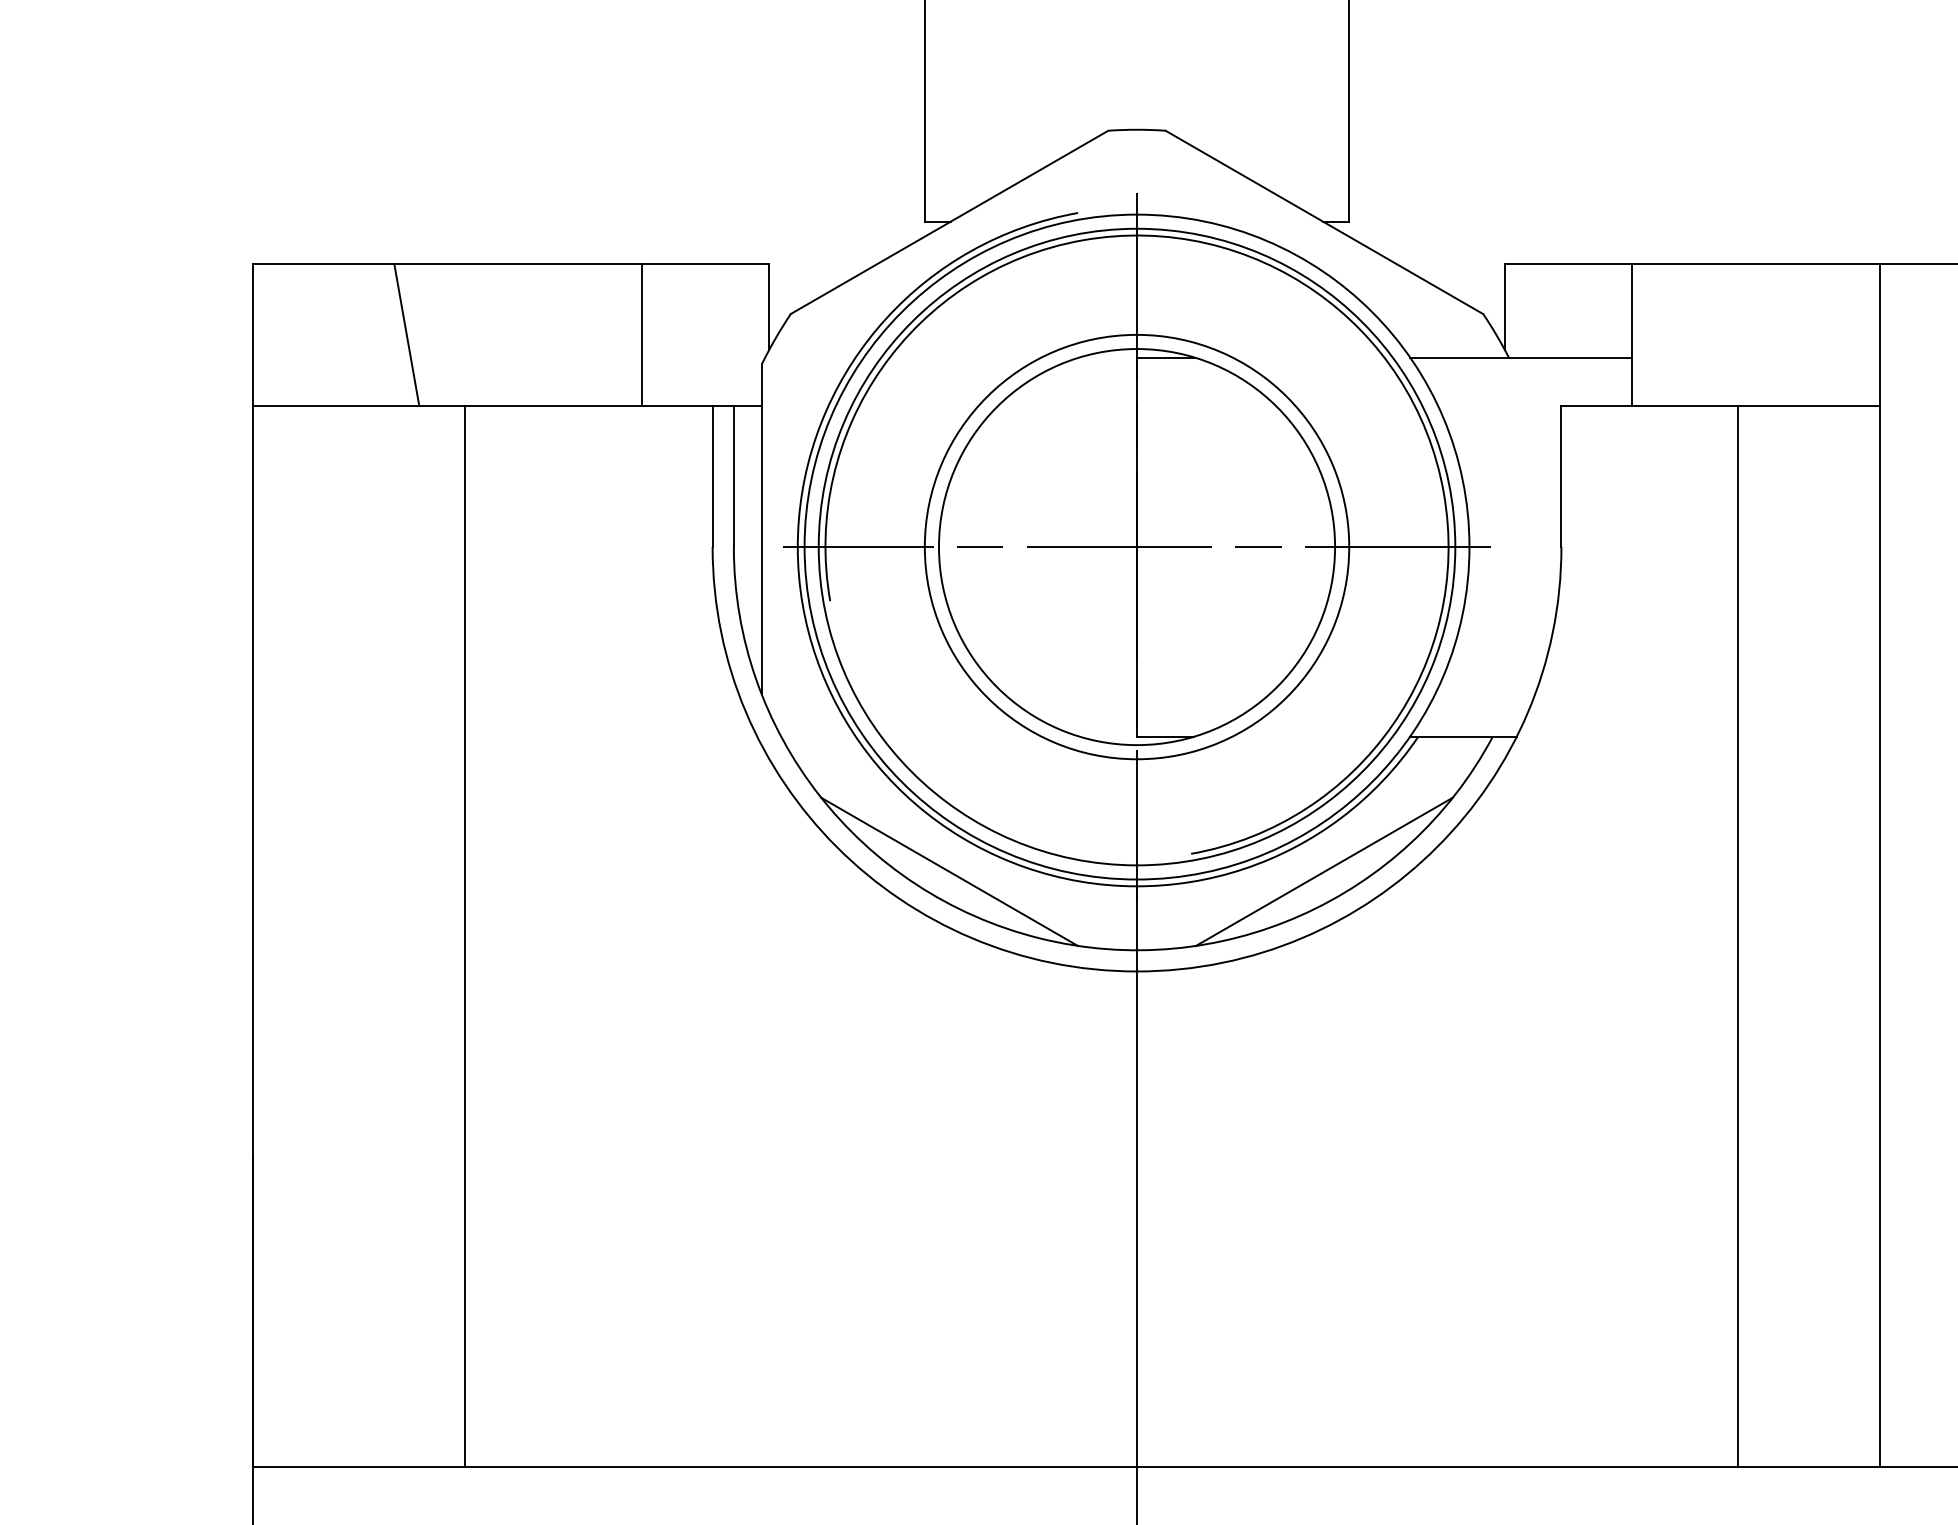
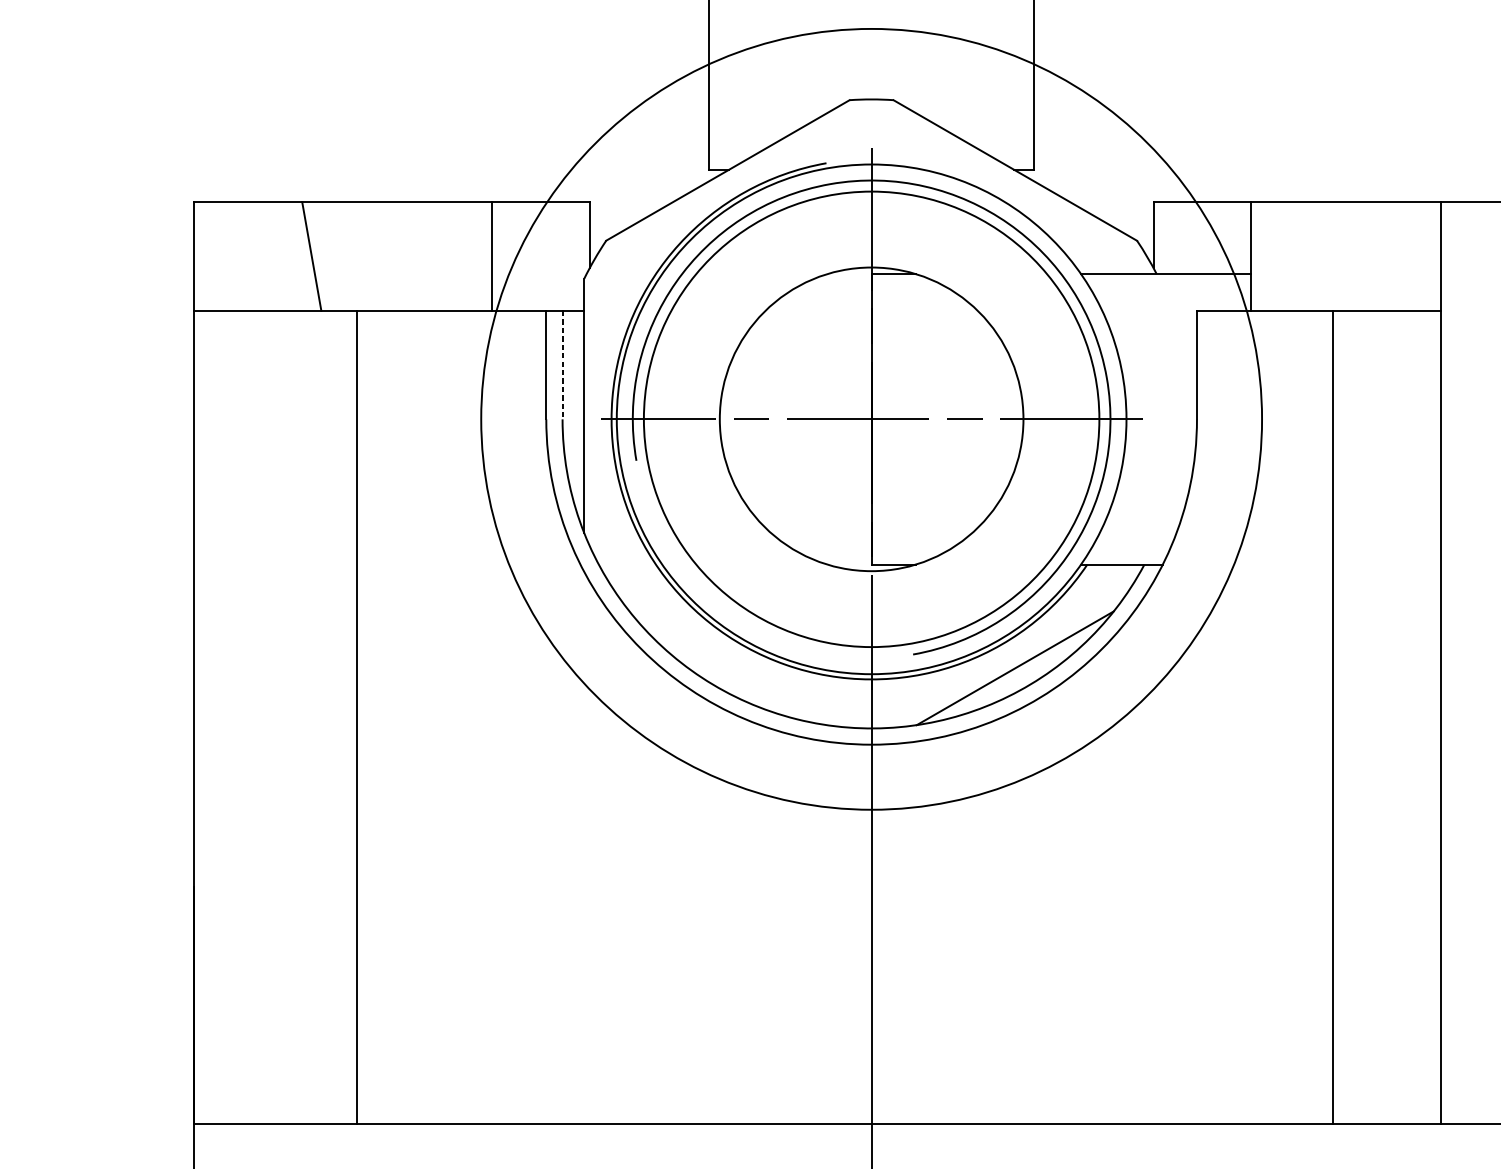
line: (733, 476) -> (562, 365), solid -> dashed
circle: (1136, 546) -> (871, 418), size x1.4
circle: (1136, 546) -> (871, 418), size x1.6
line: (949, 871) -> (727, 668), removed

